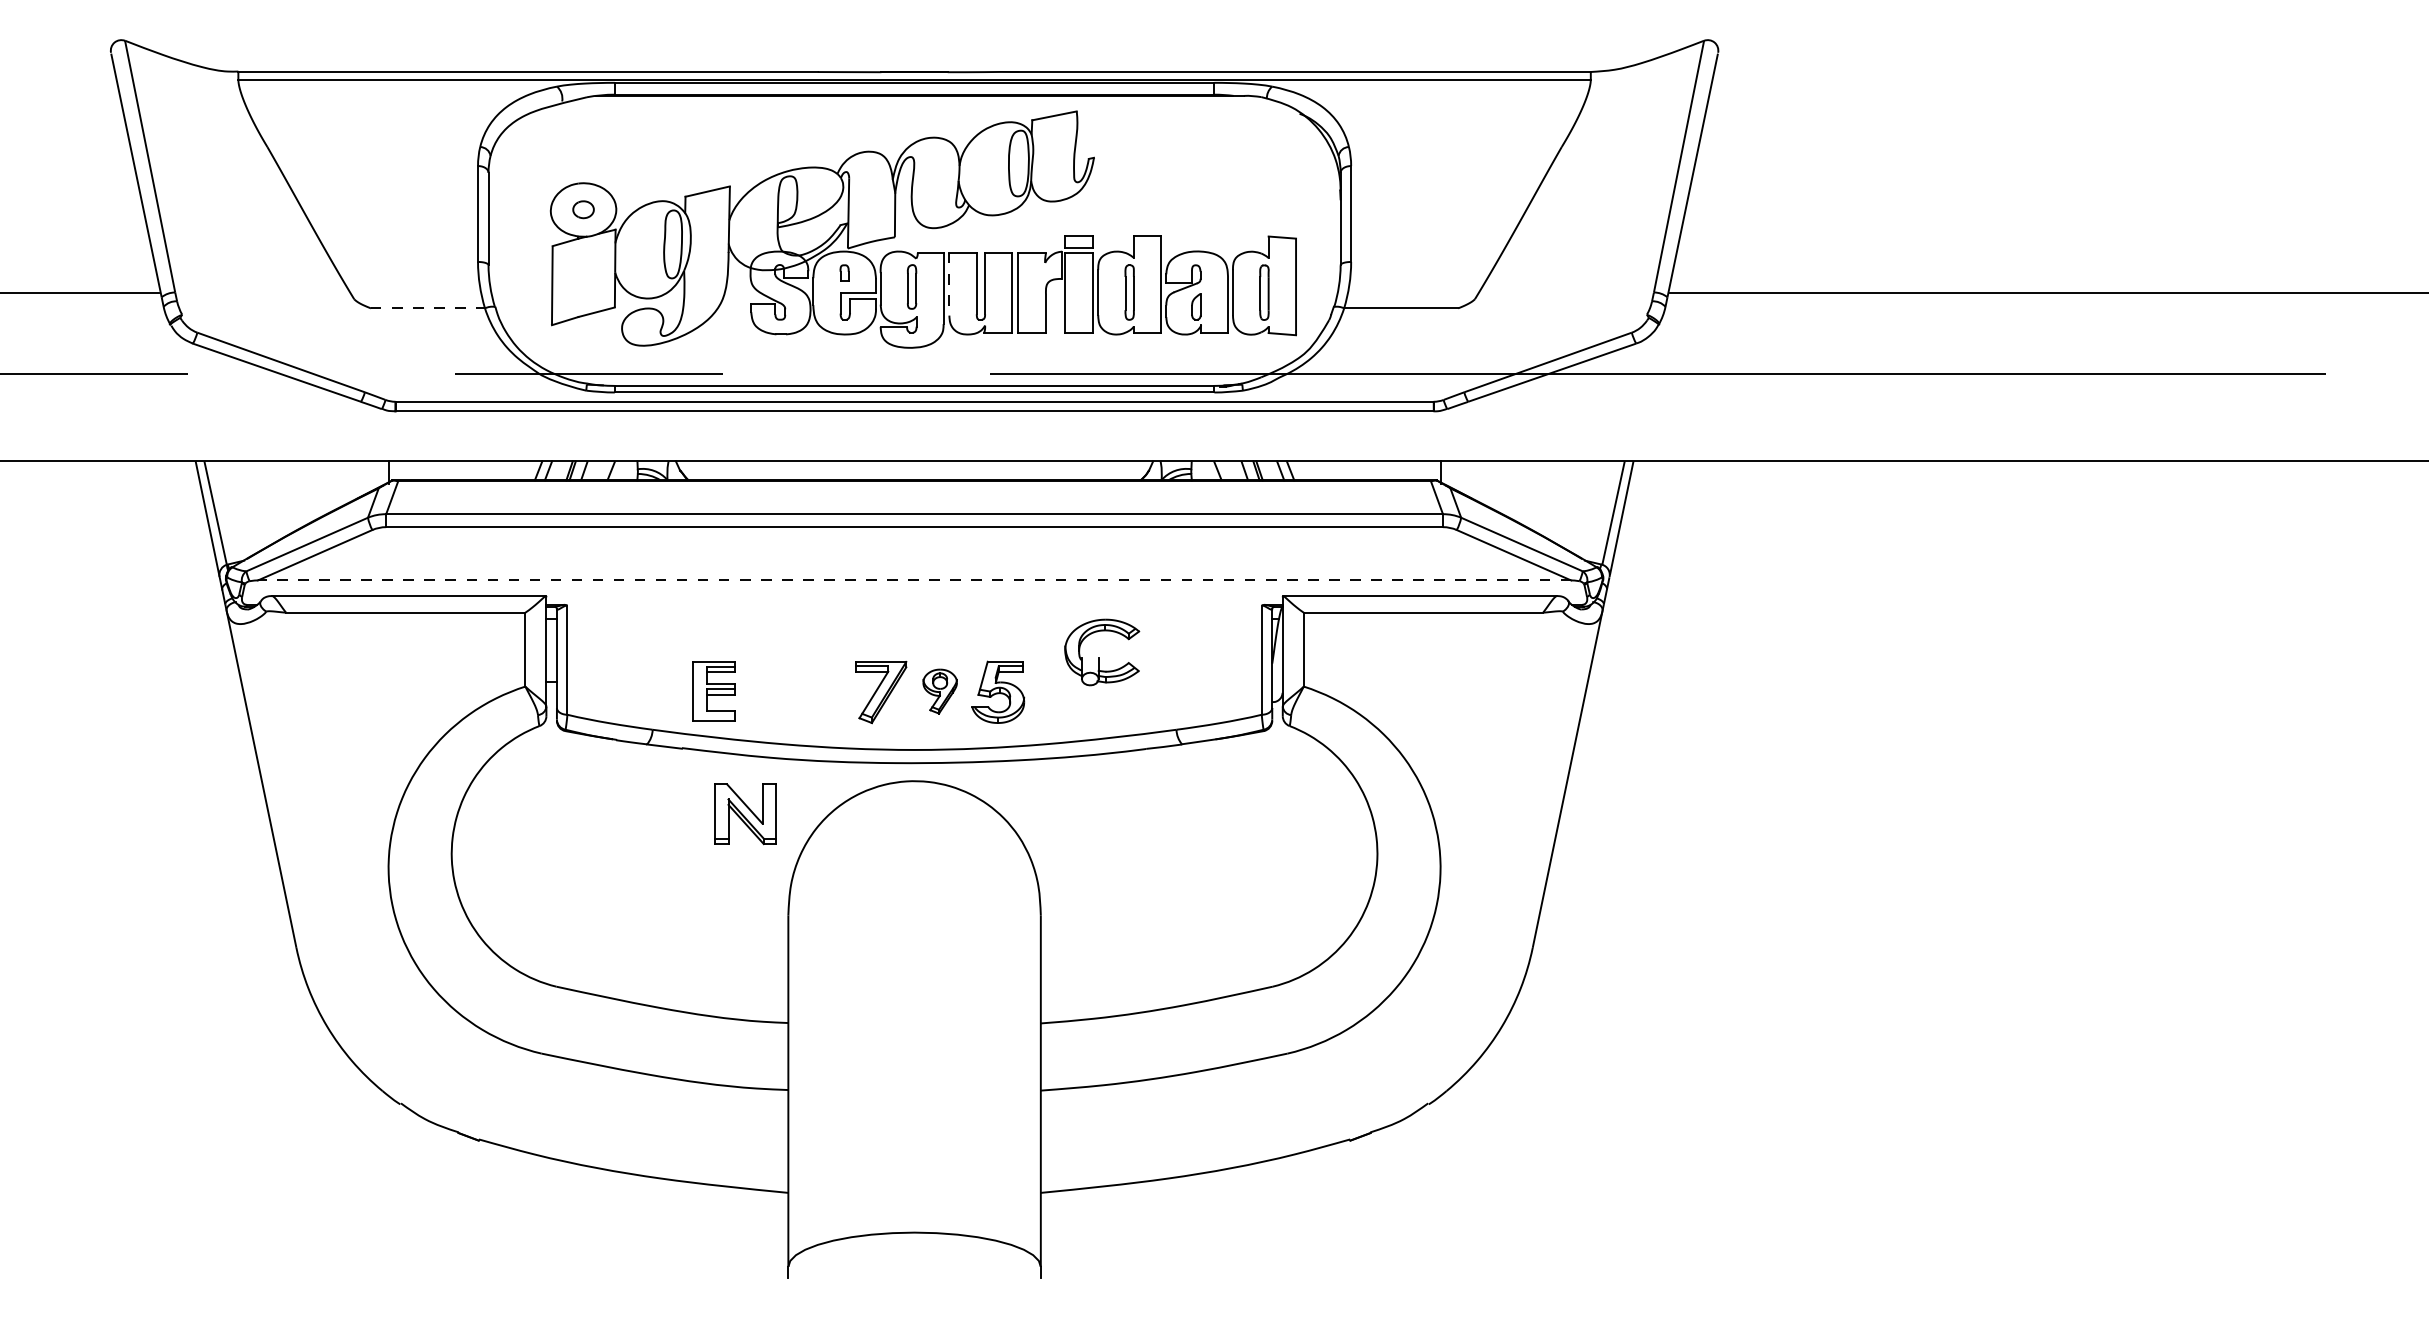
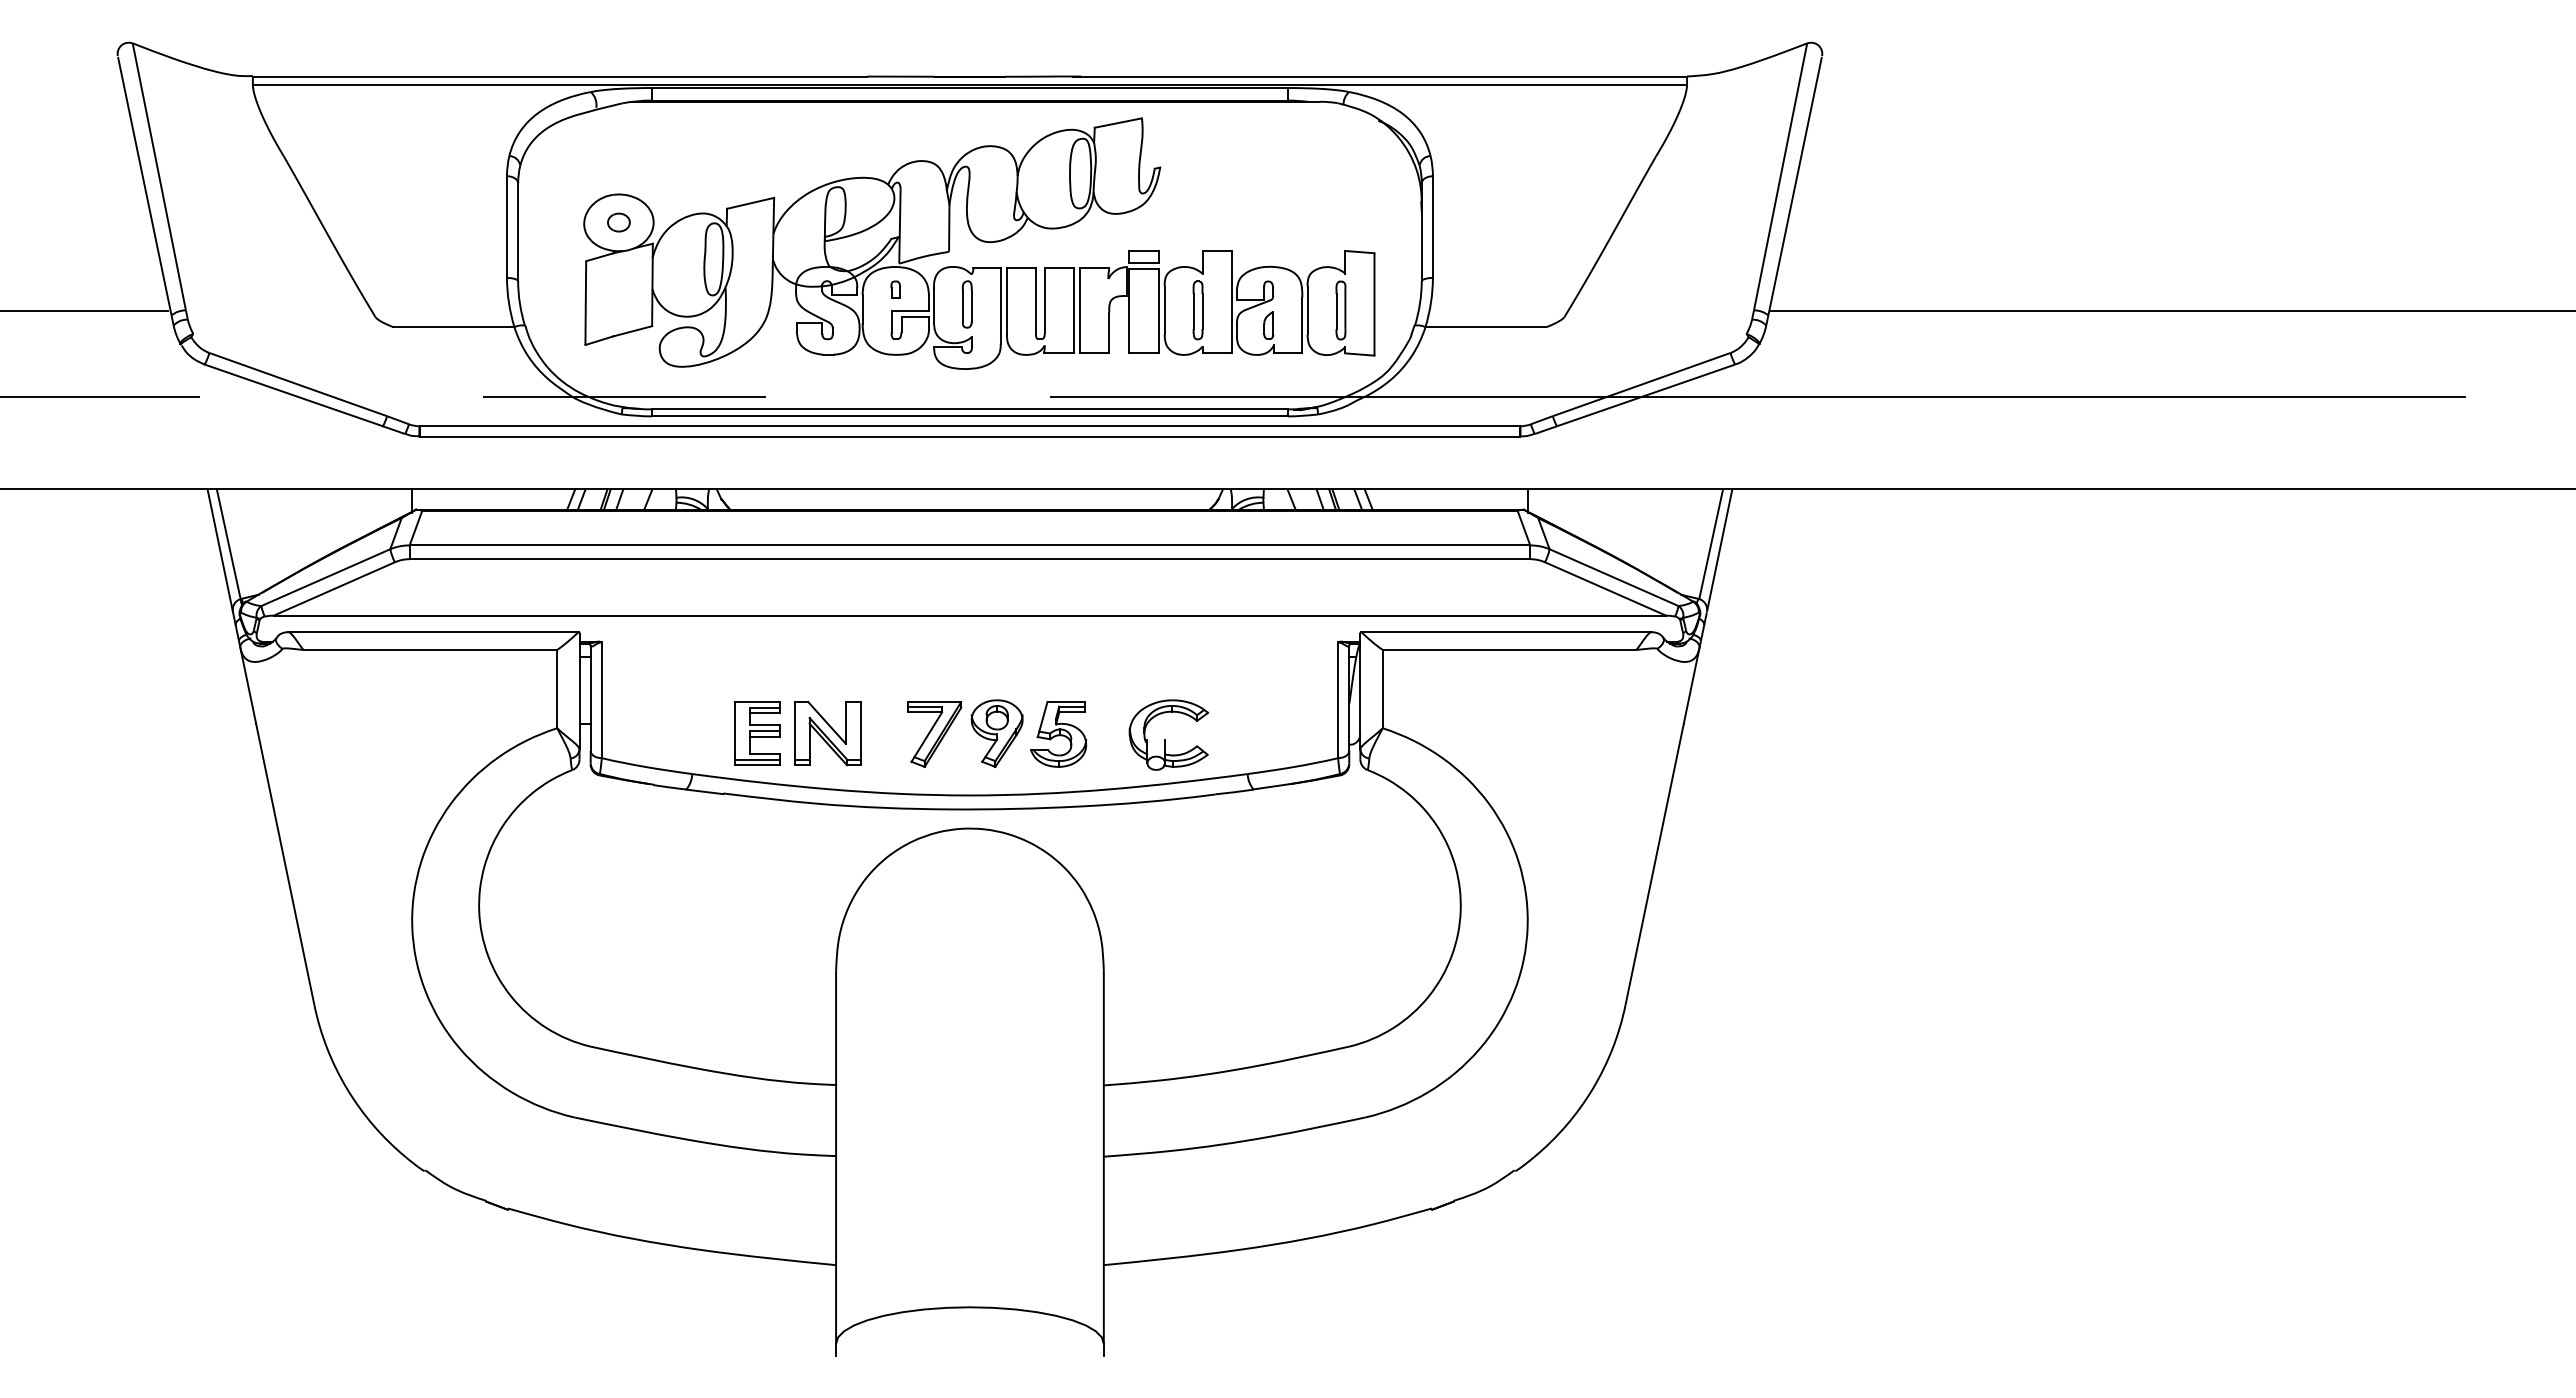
line: (949, 285) -> (1006, 302), dashed -> solid
line: (428, 308) -> (454, 327), dashed -> solid
line: (914, 580) -> (969, 615), dashed -> solid
part: (1101, 651) -> (1168, 734), moved
part: (939, 691) -> (996, 733), size x1.43
line: (714, 716) -> (757, 759), added
part: (745, 814) -> (827, 733), moved

